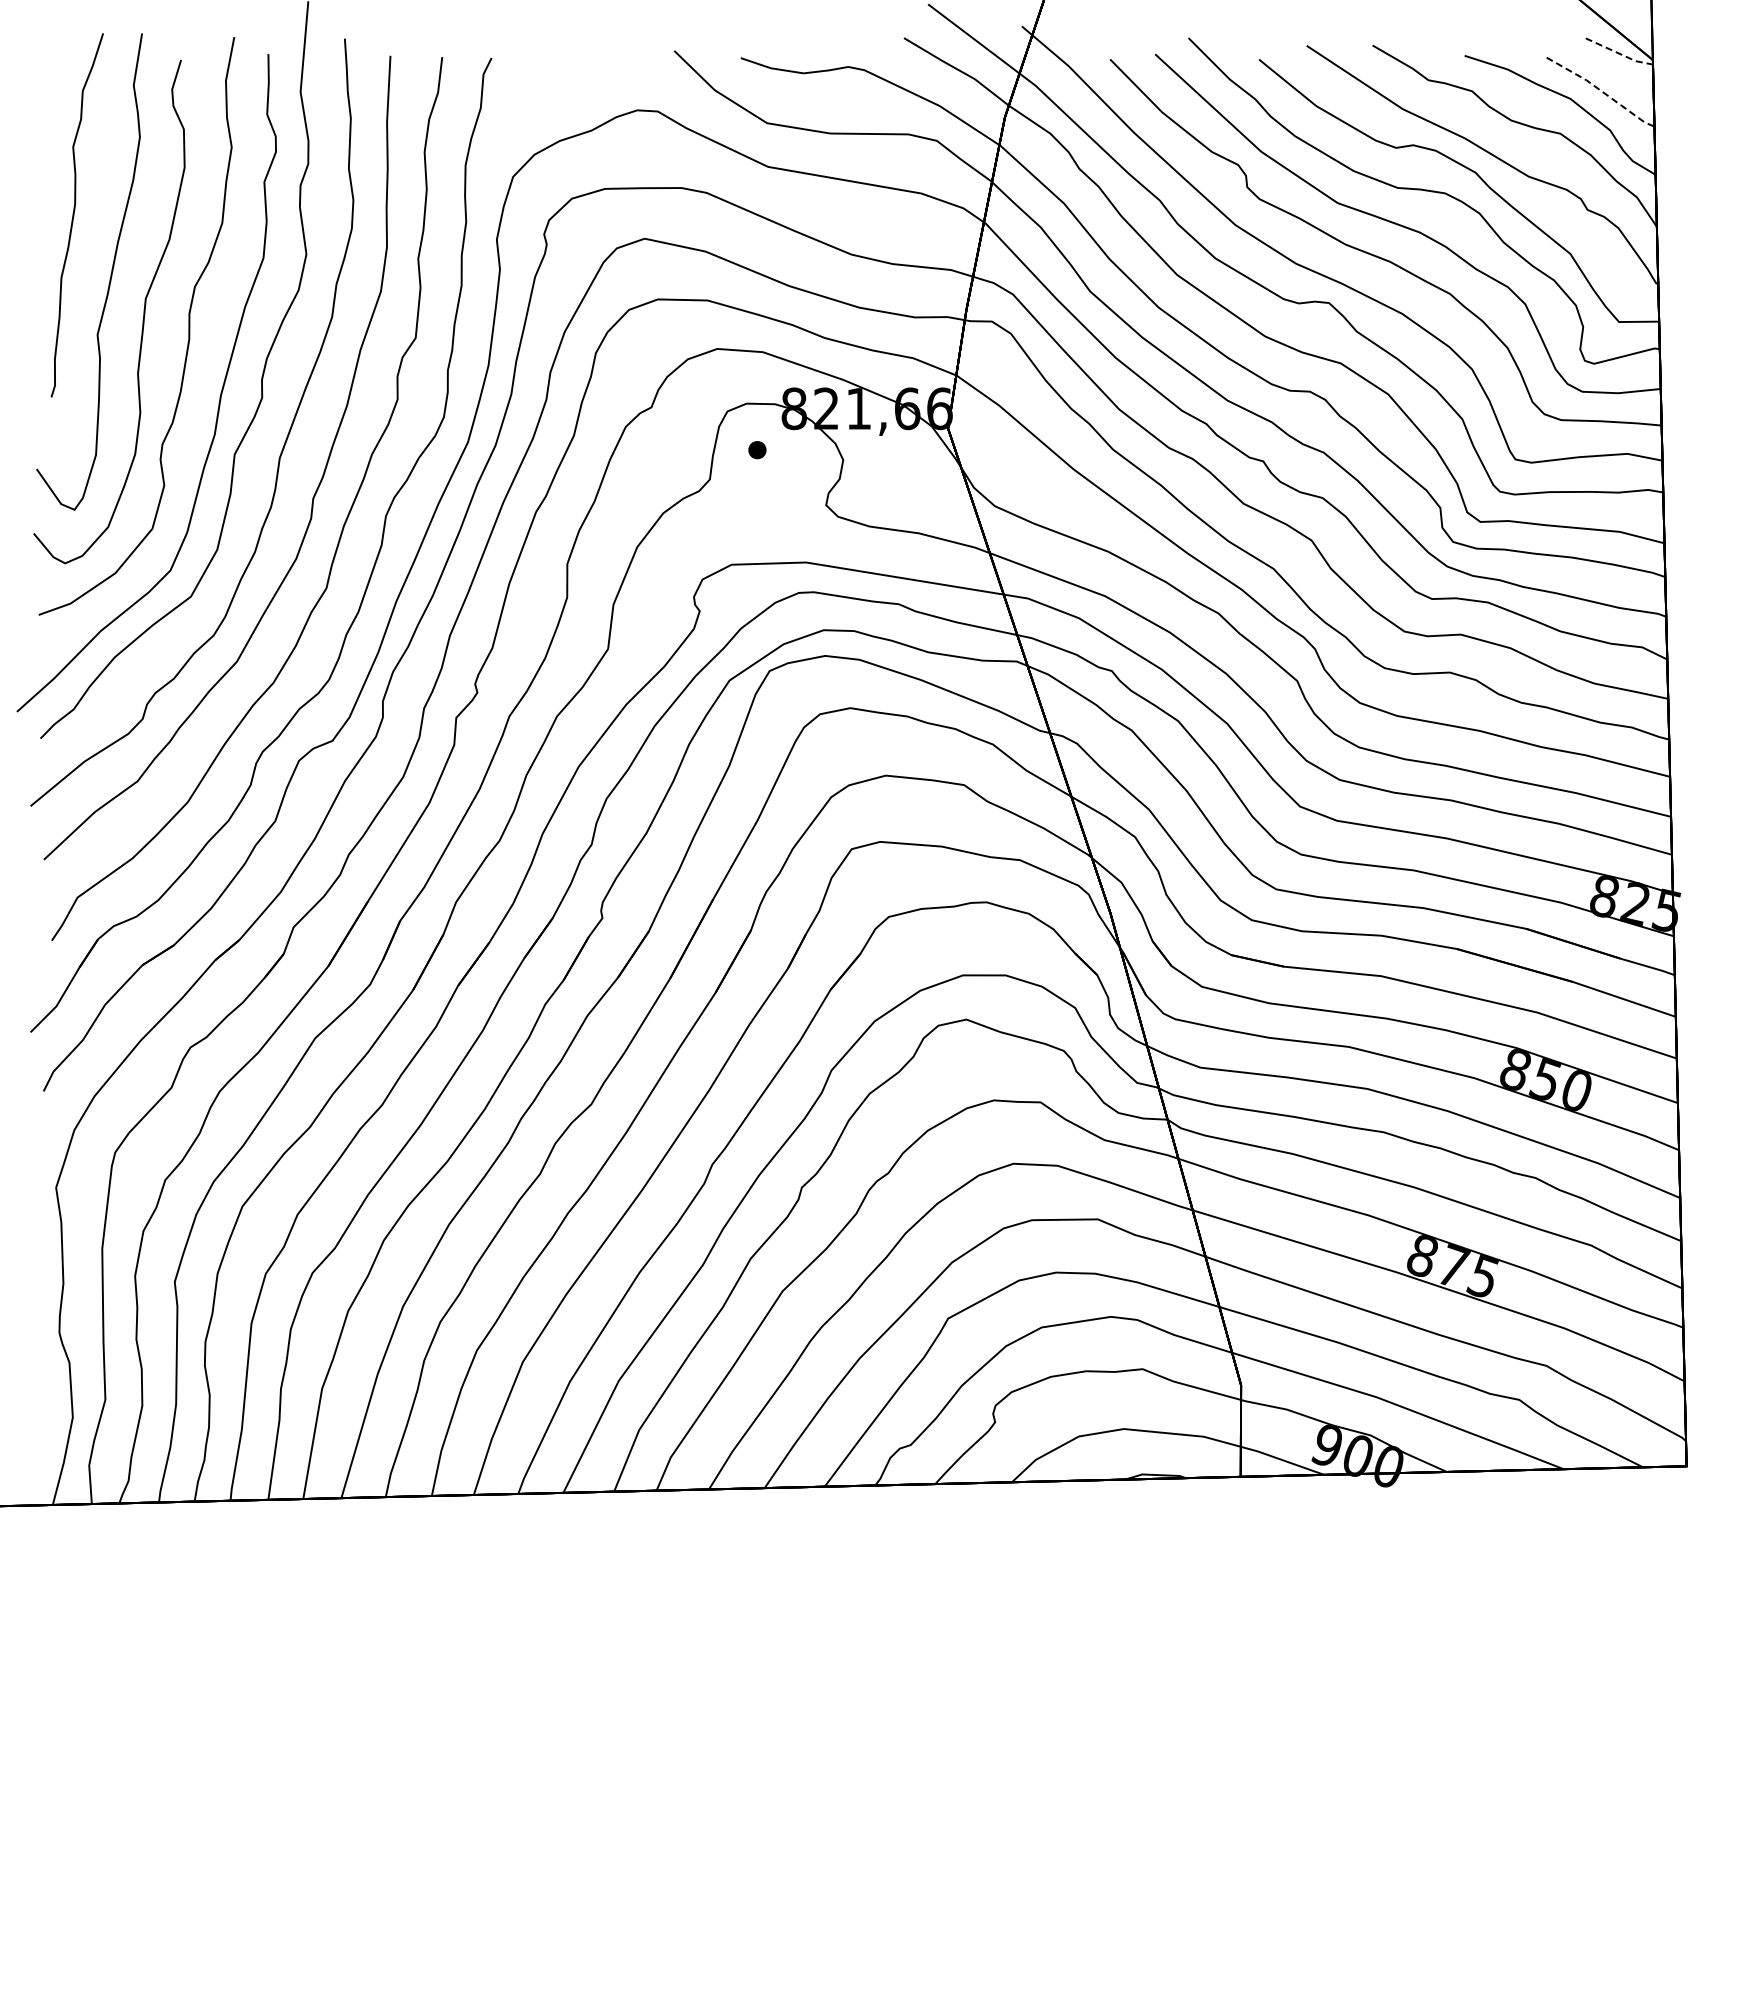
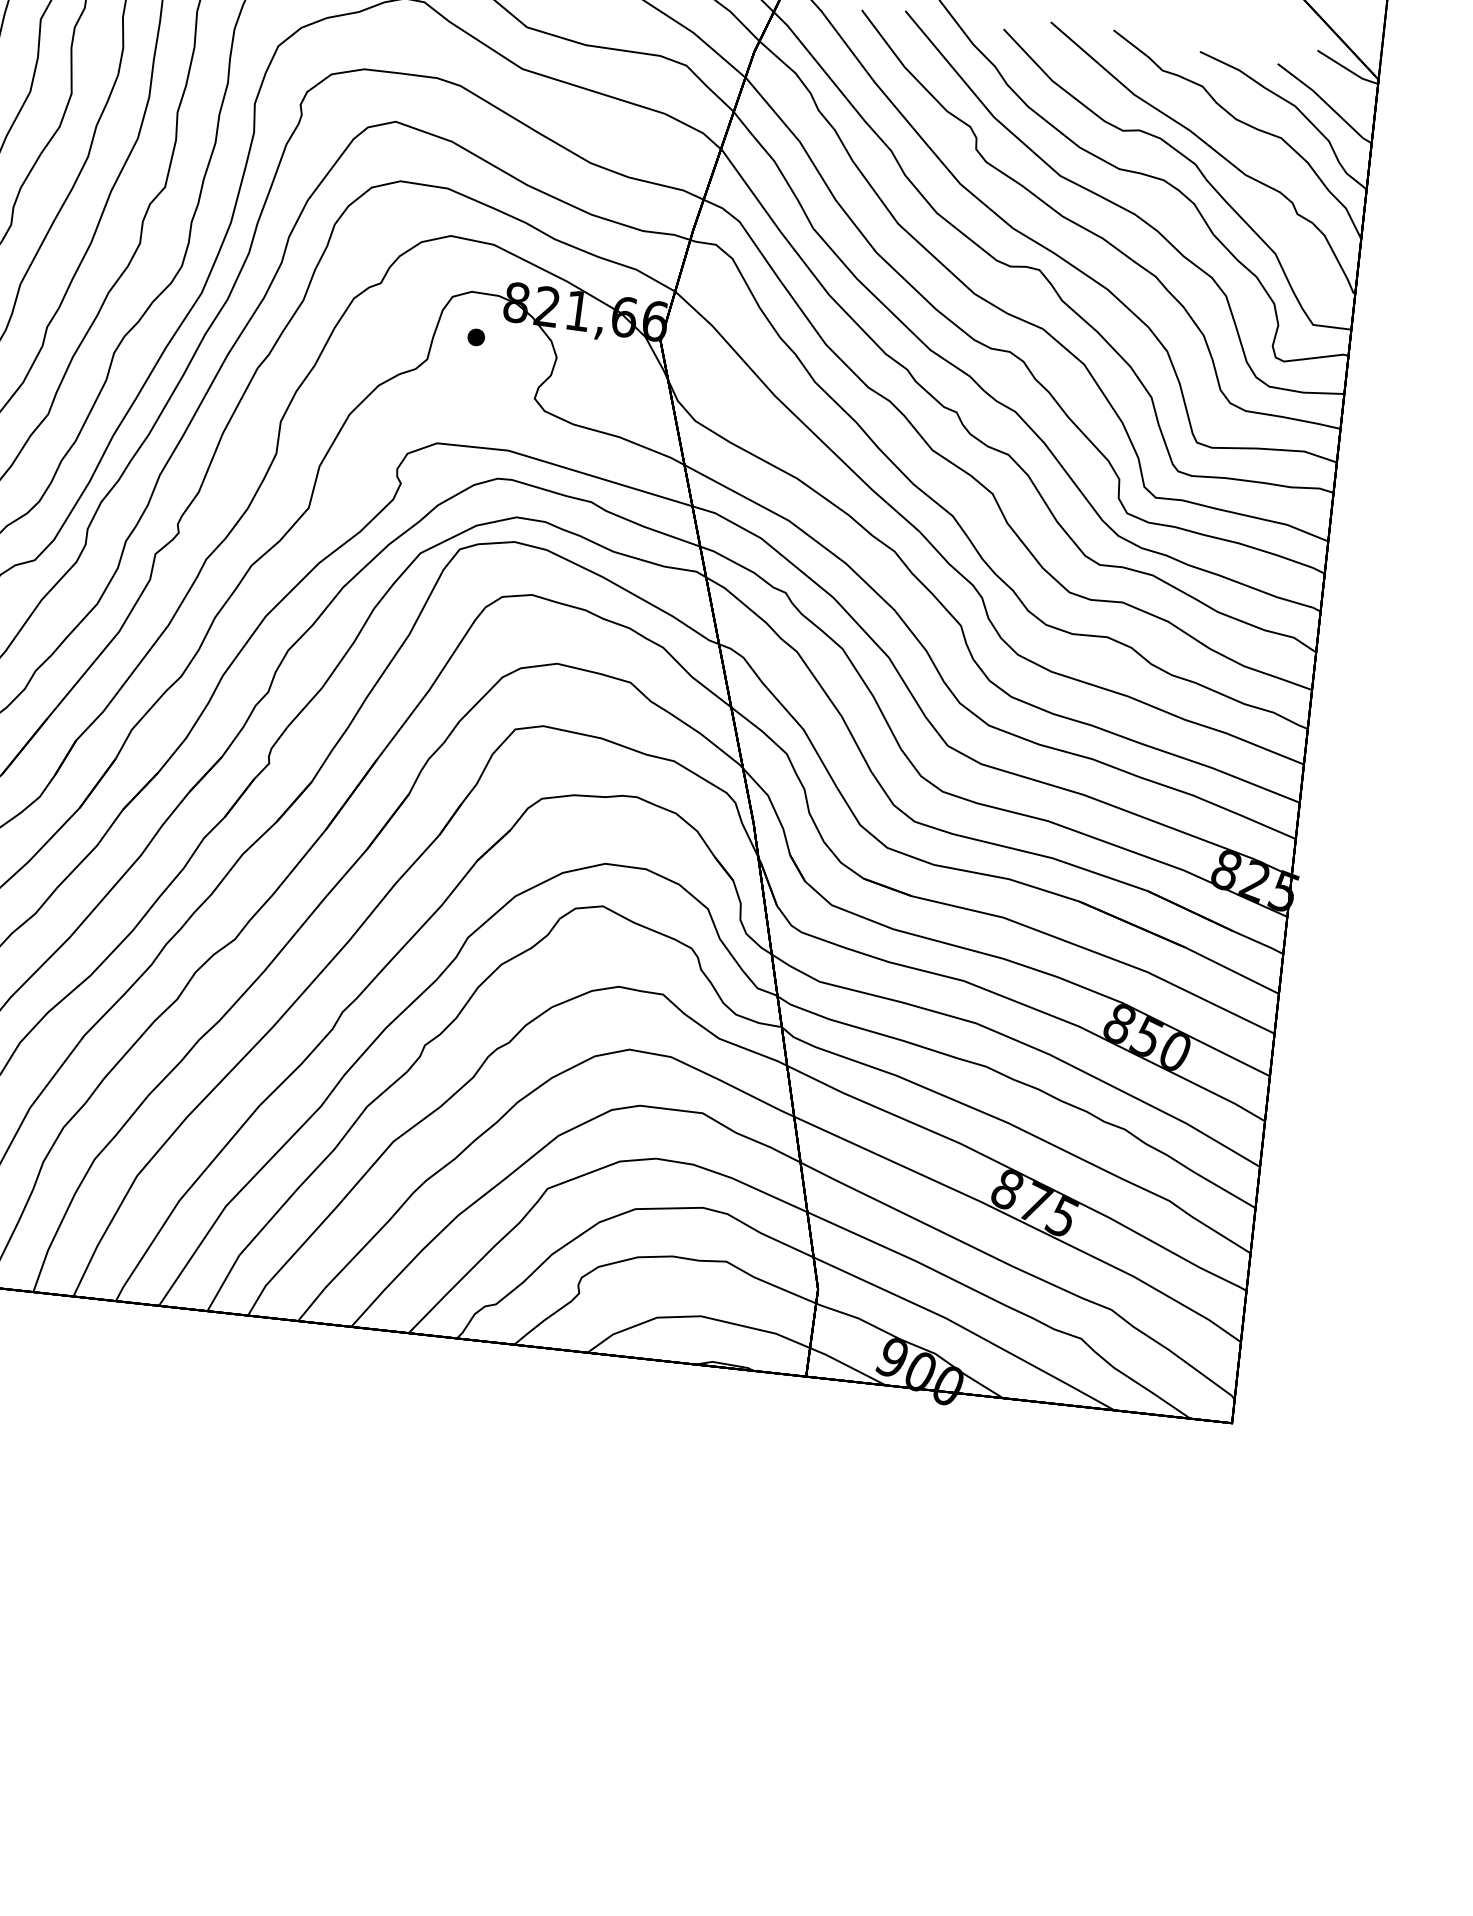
line: (1619, 53) -> (1347, 69), dashed -> solid
line: (1601, 91) -> (1325, 103), dashed -> solid

